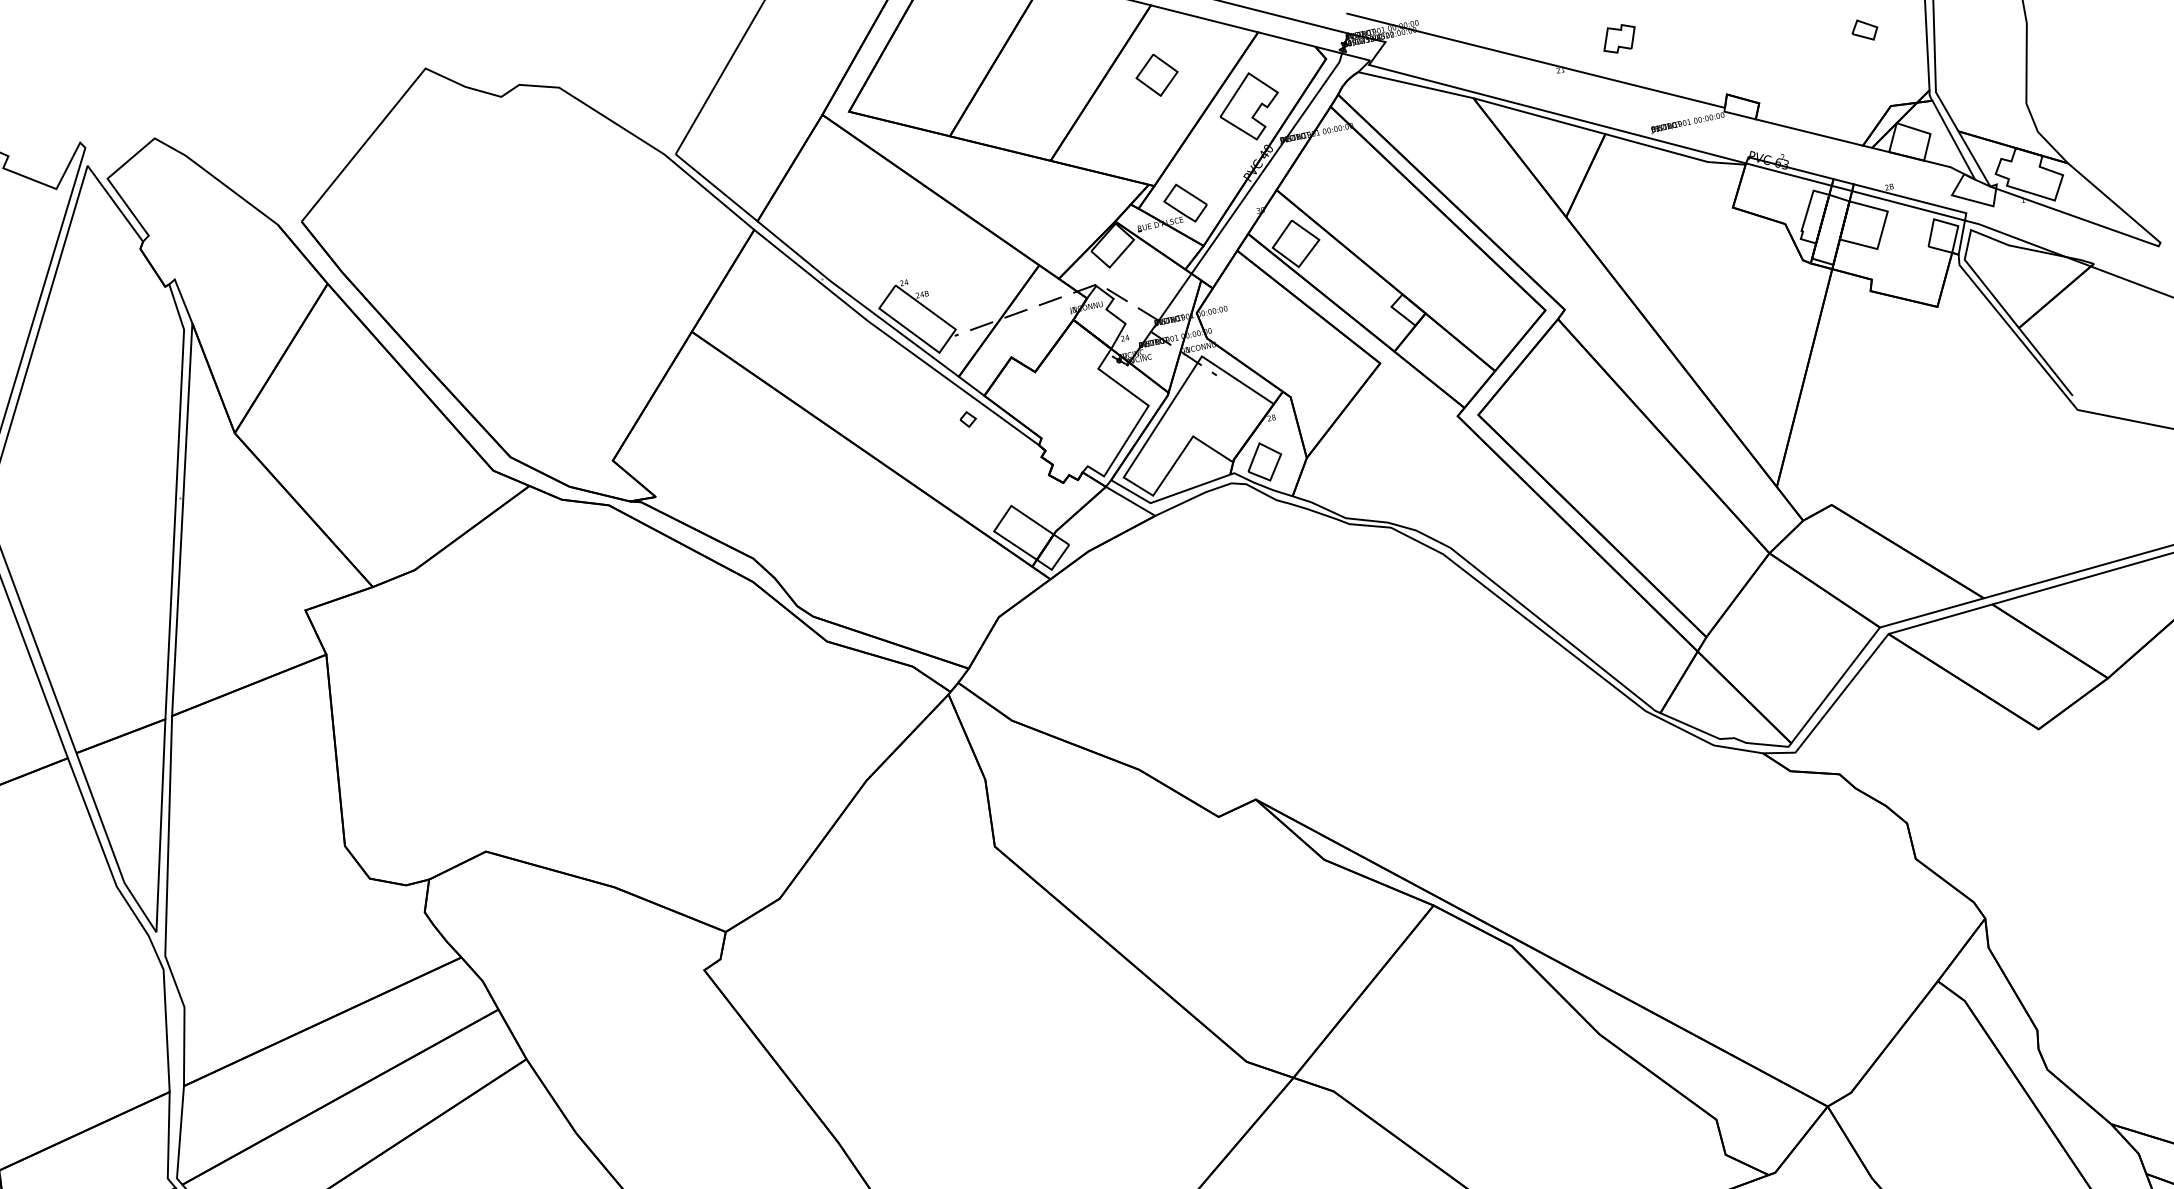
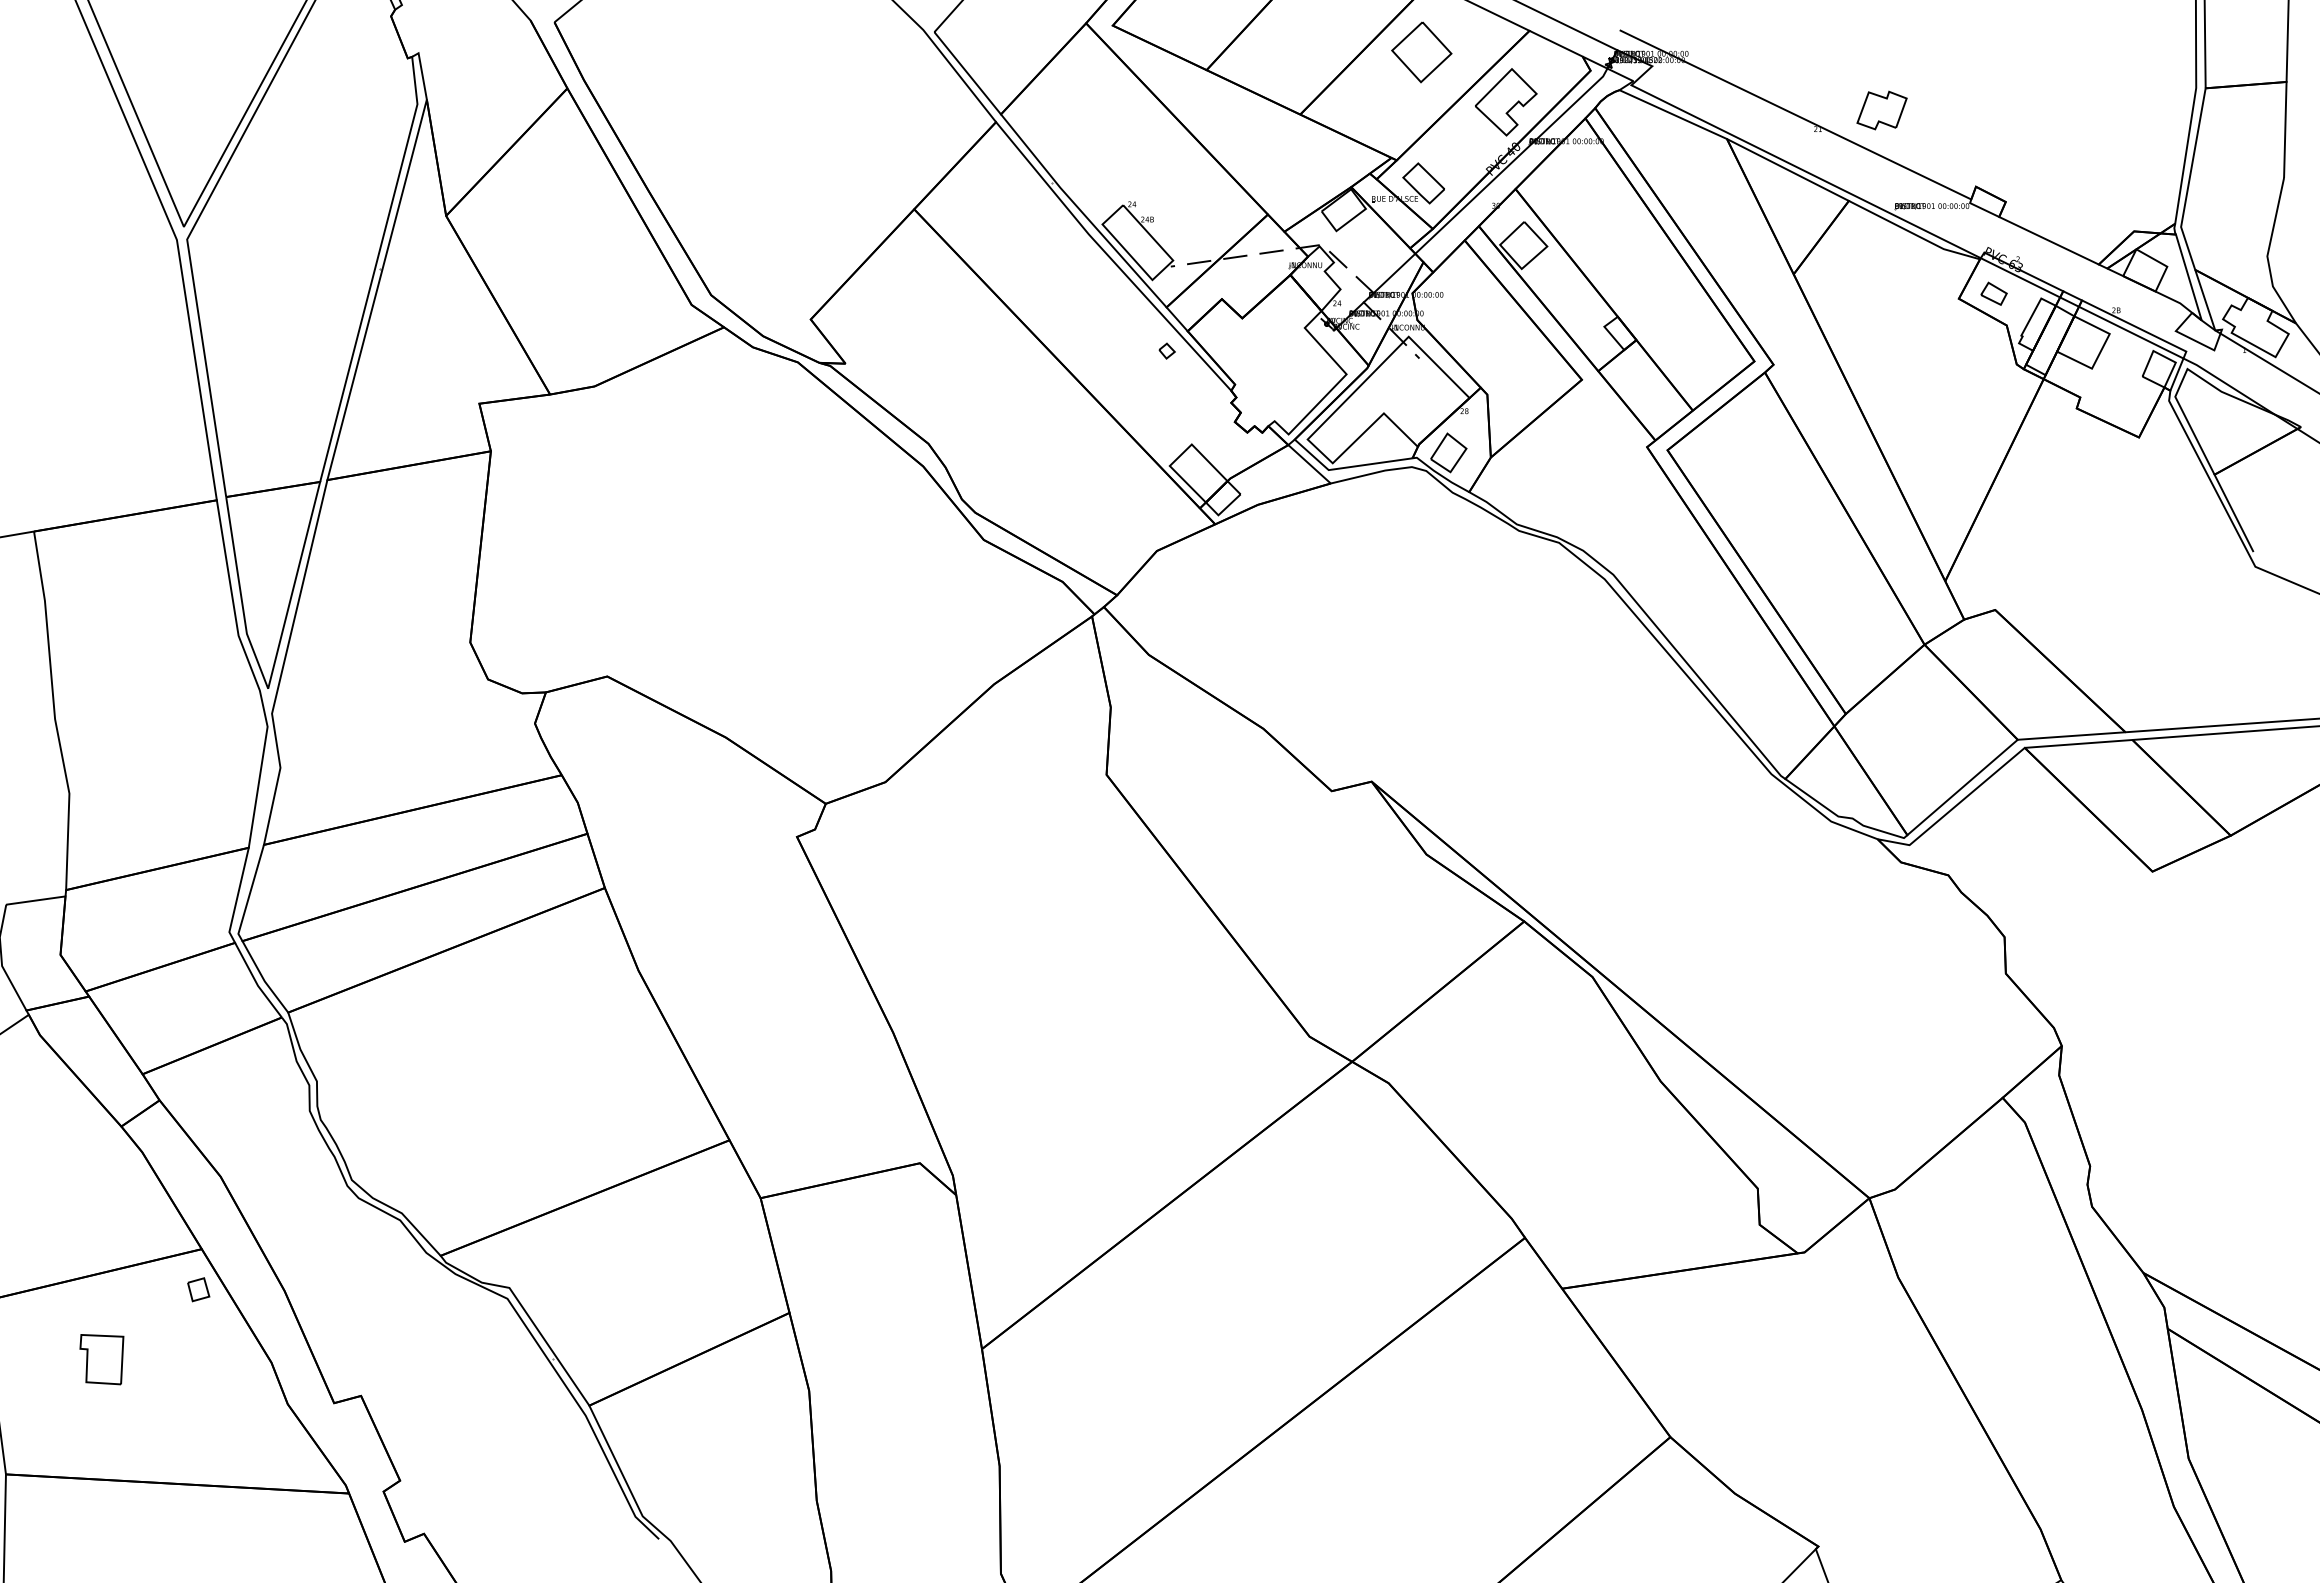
part: (1864, 30) -> (1993, 293), moved
part: (1618, 38) -> (1881, 110), size x1.43
part: (1156, 75) -> (1421, 52), size x1.43

